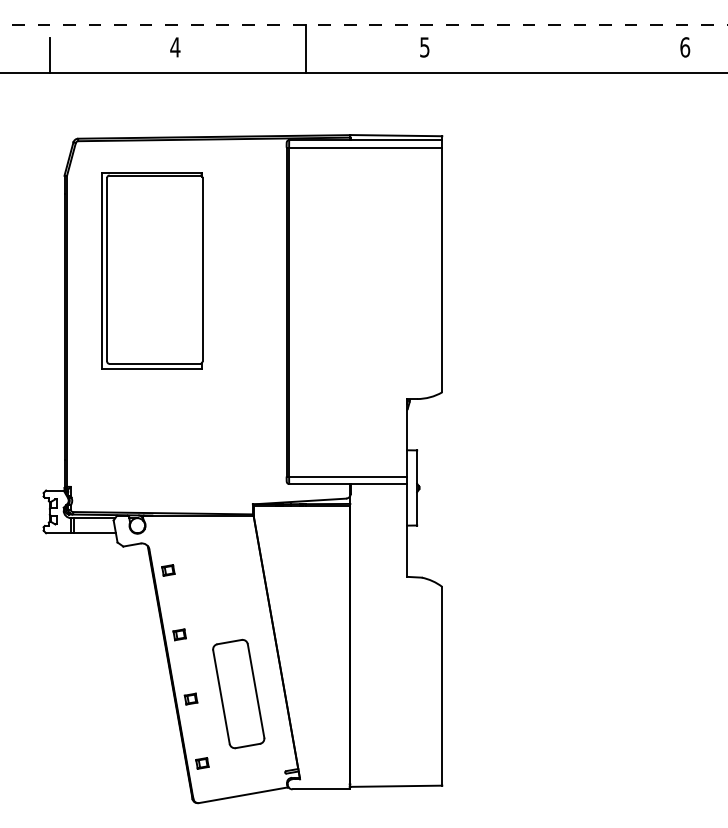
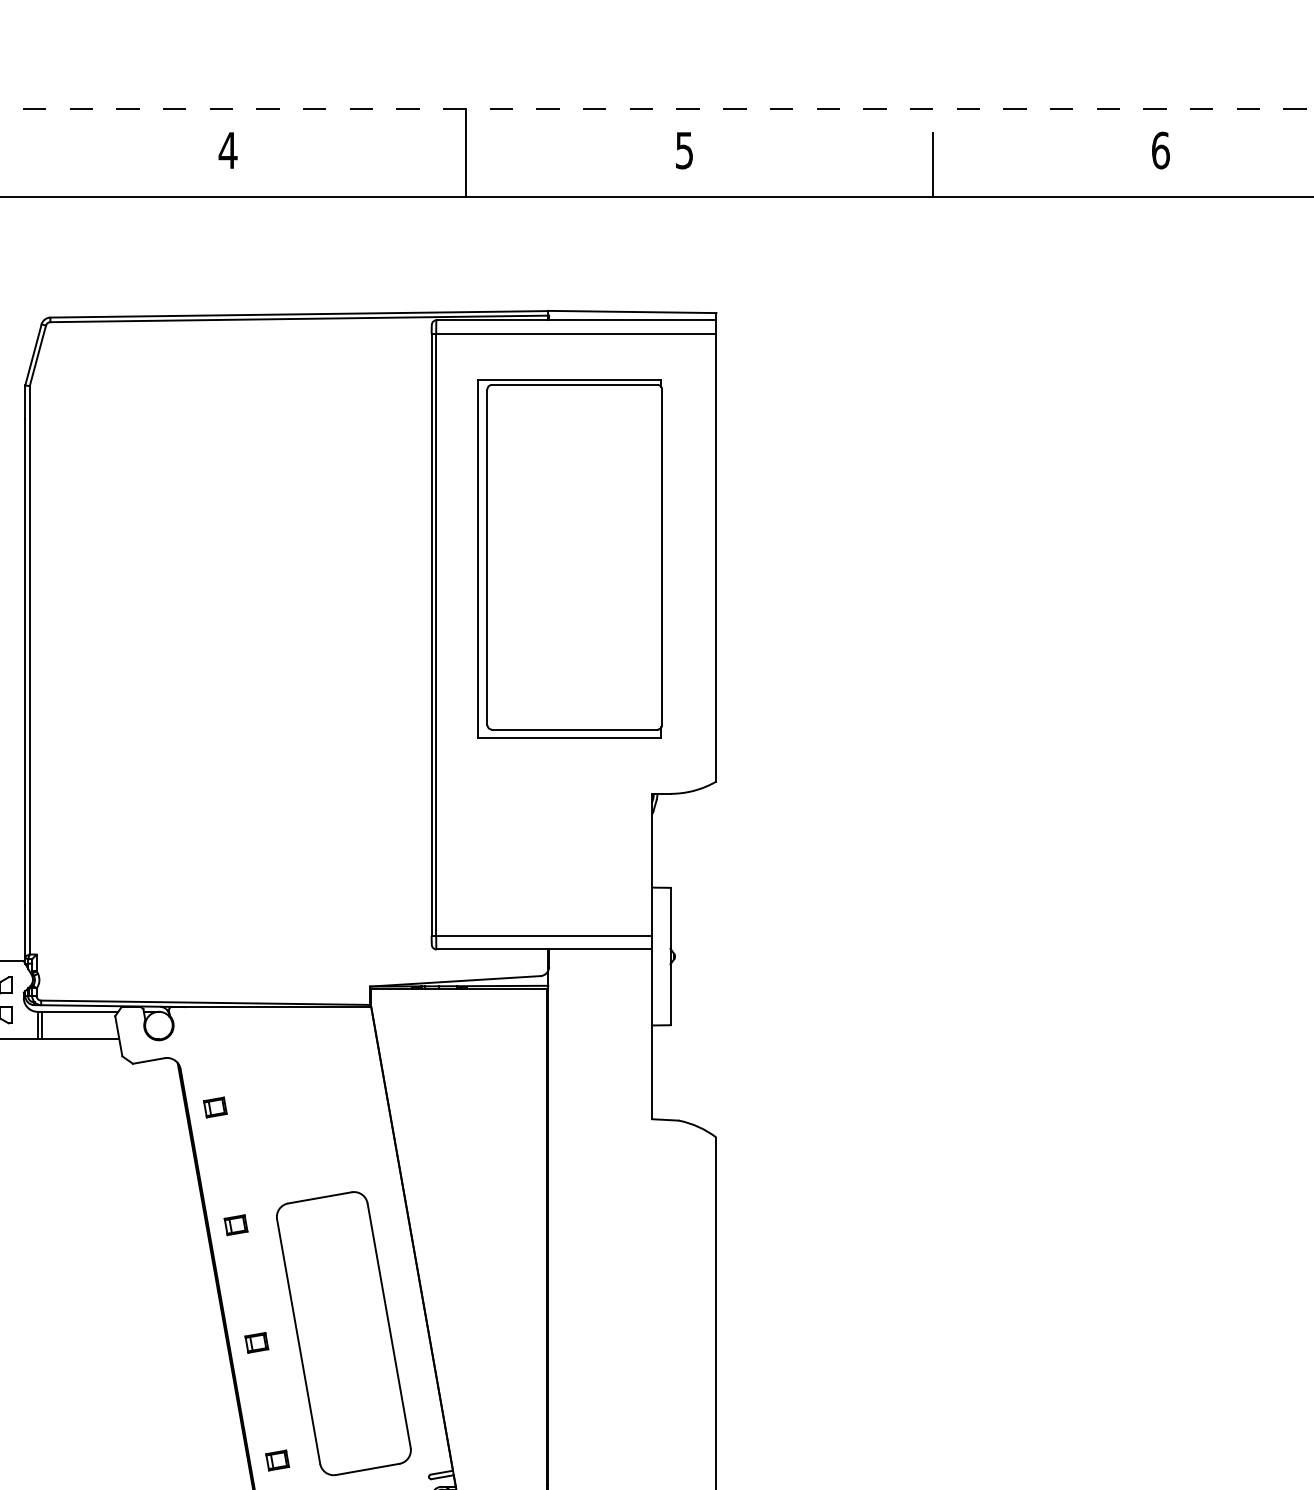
line: (560, 54) -> (932, 163), added
part: (152, 270) -> (570, 558), moved
part: (238, 693) -> (343, 1332), size x1.43

